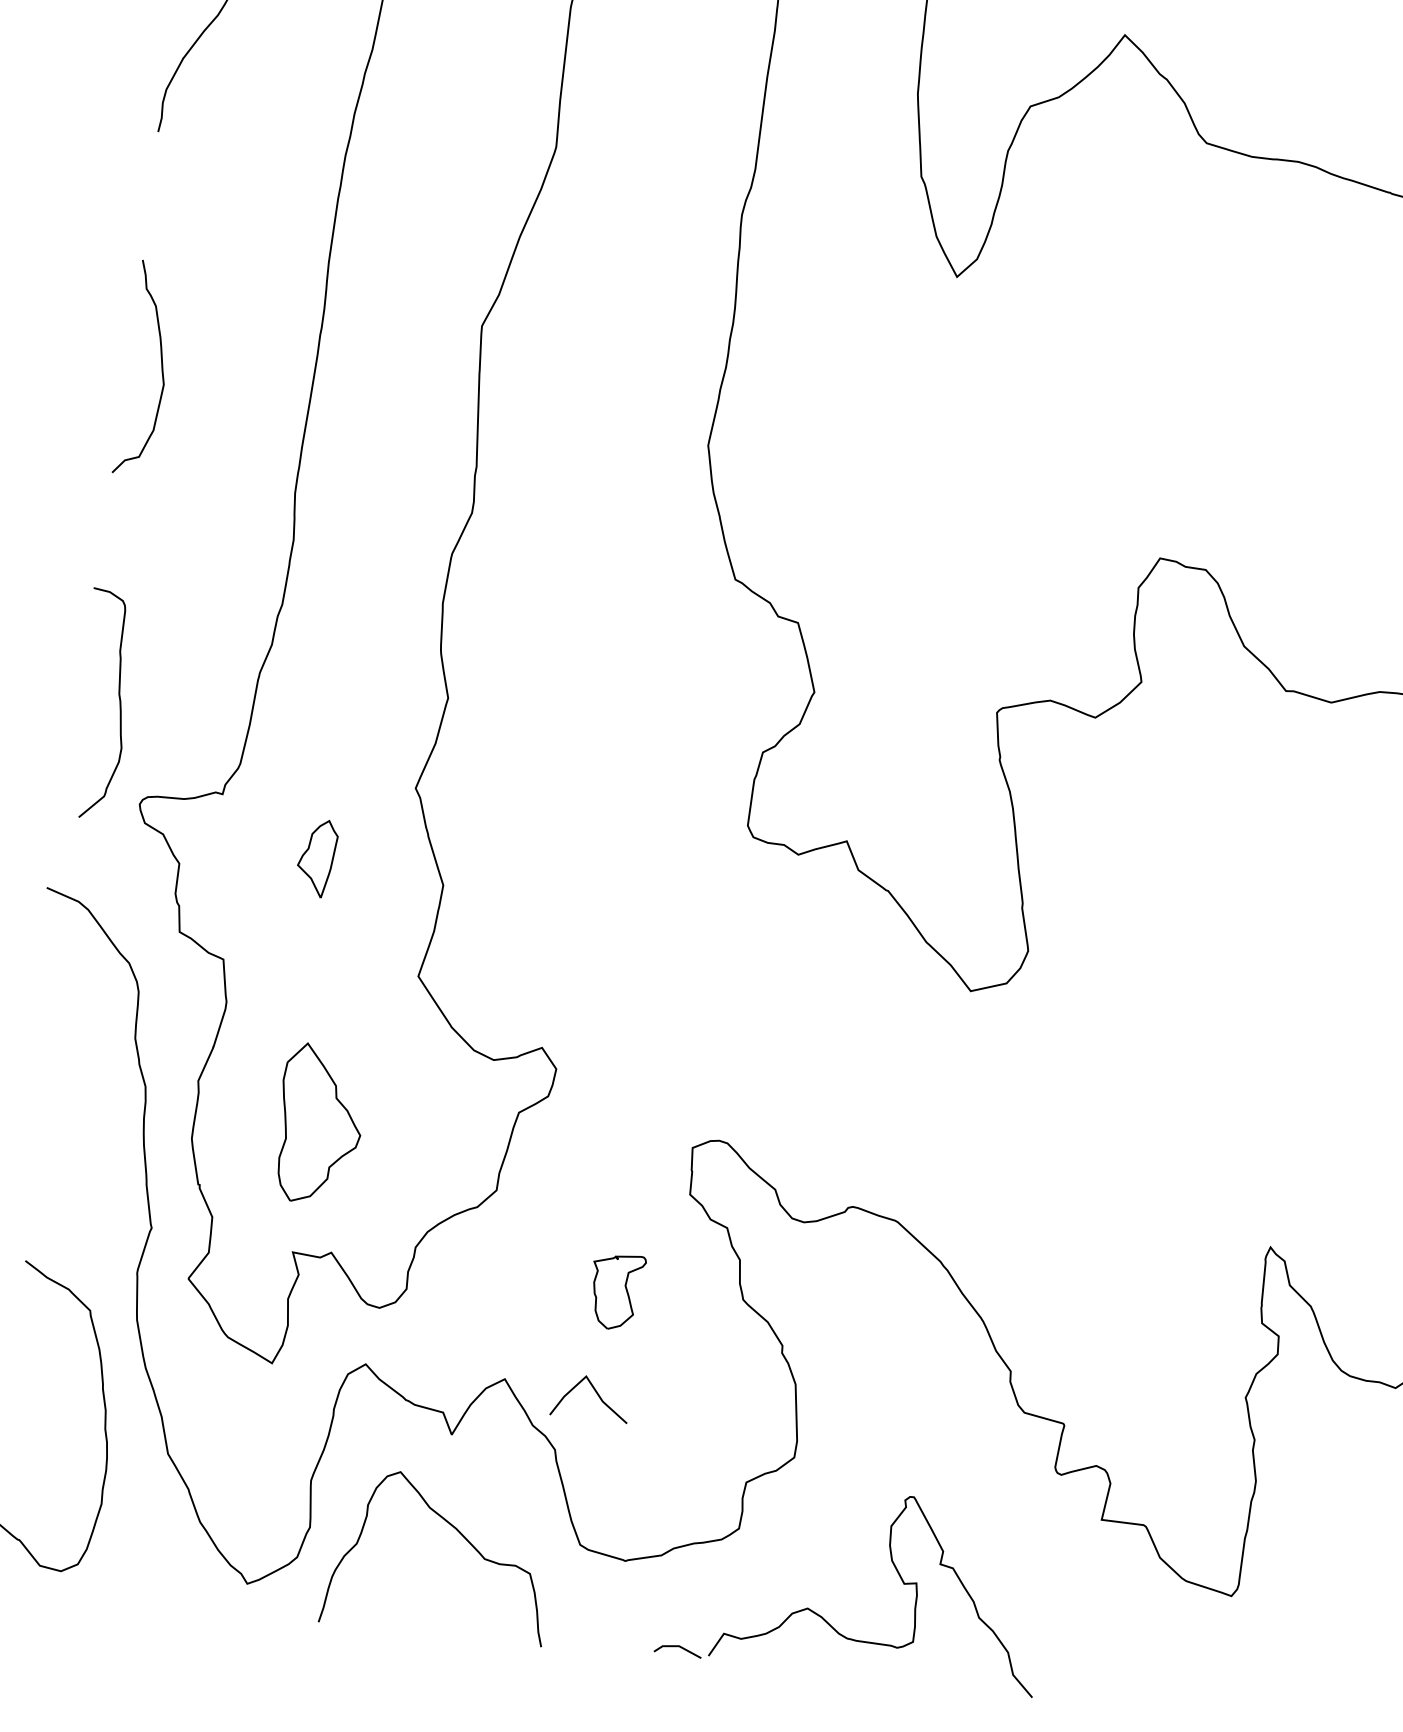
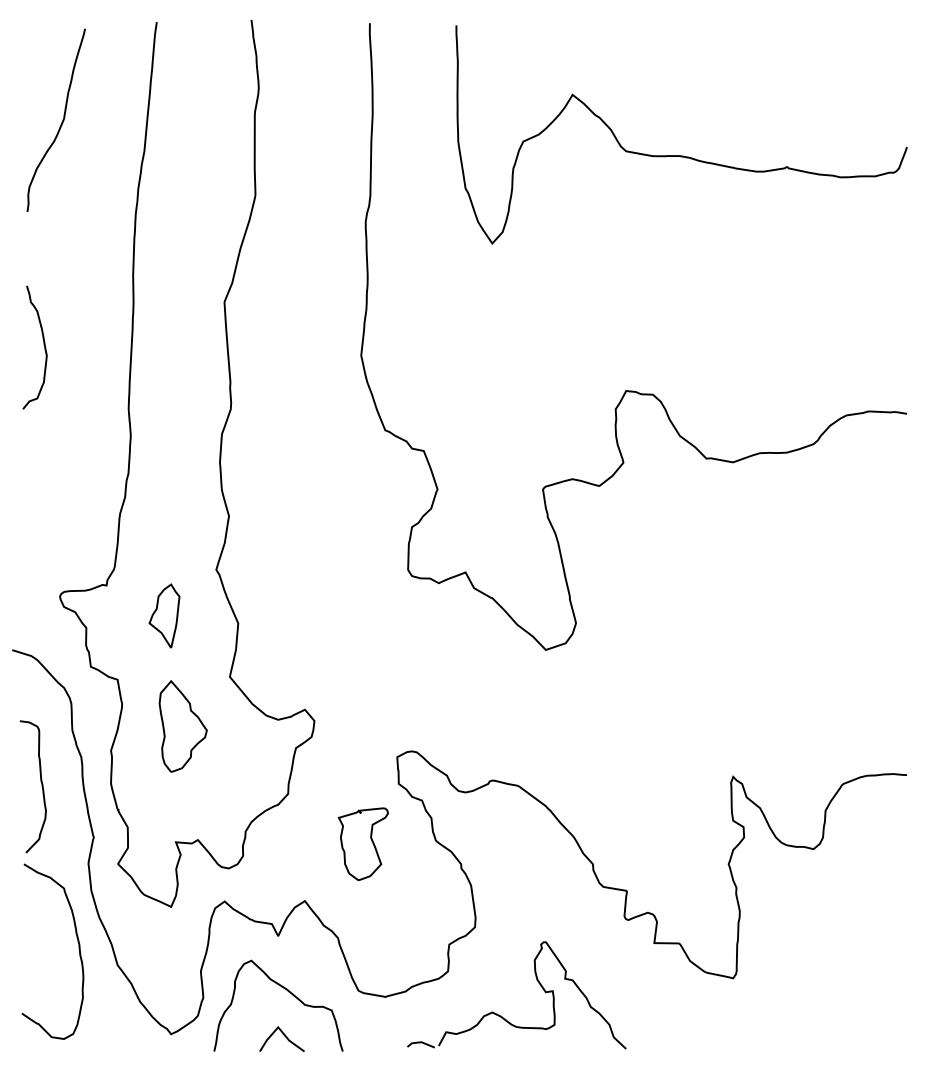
curve: (118, 705) -> (41, 786), moved
part: (317, 857) -> (164, 615), size x1.43
part: (318, 1124) -> (182, 726), moved
part: (615, 1290) -> (362, 843), size x1.67
line: (593, 1391) -> (283, 1035), moved

